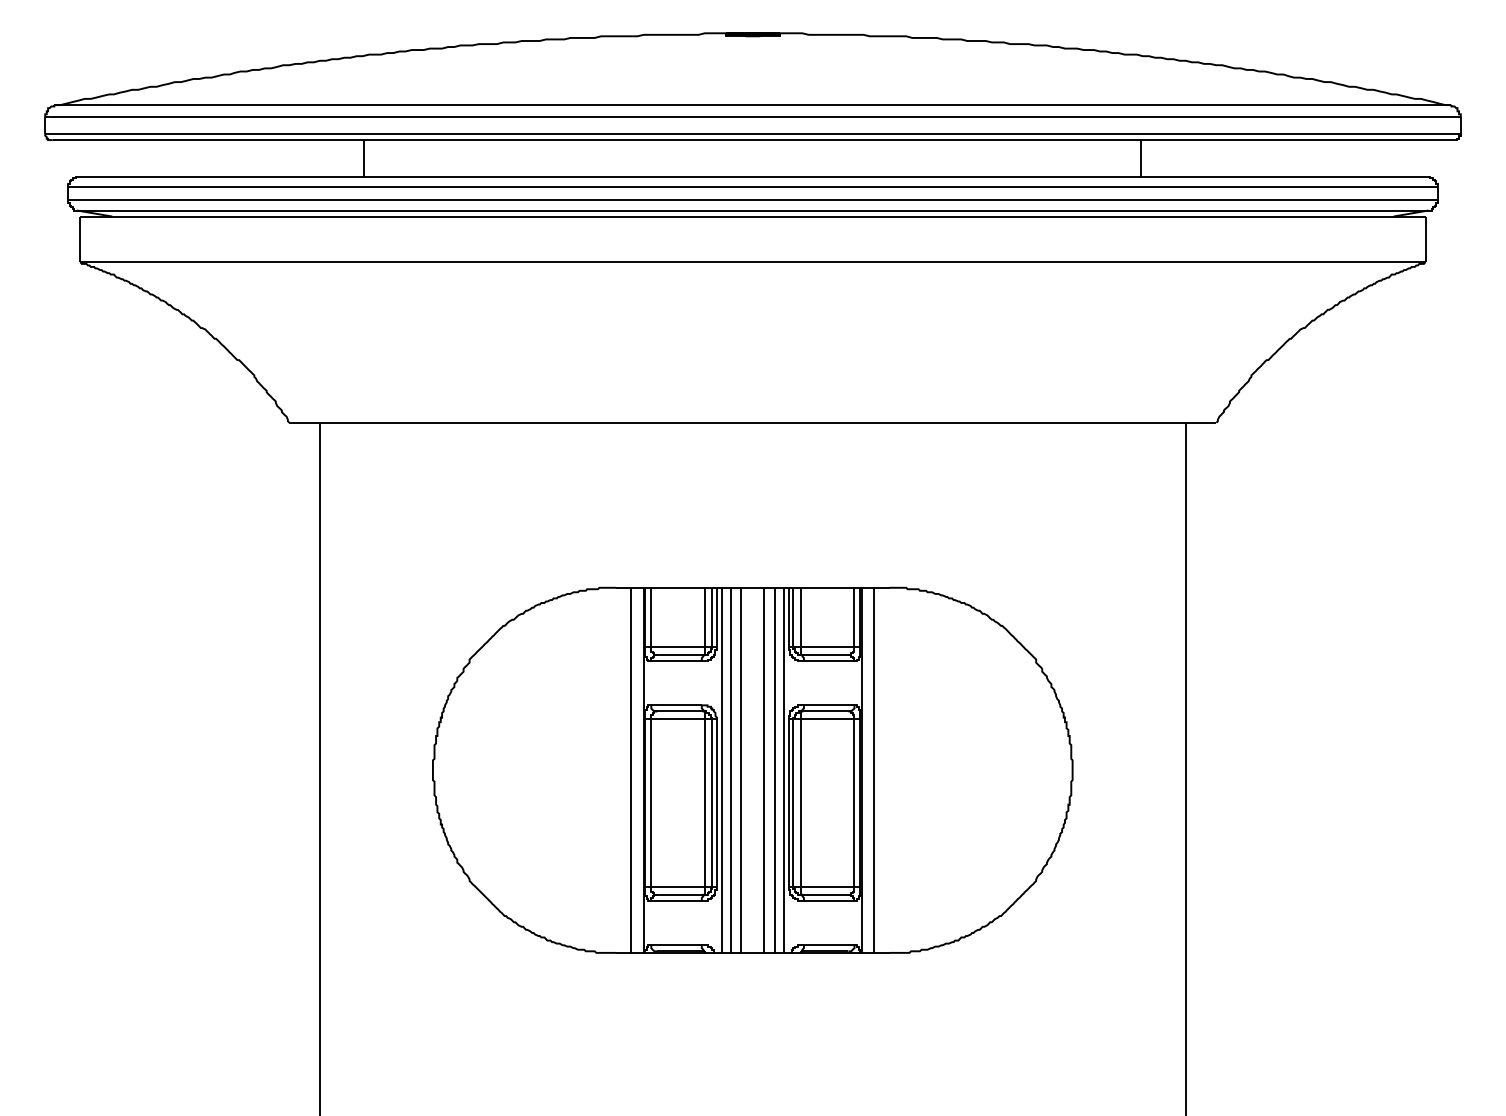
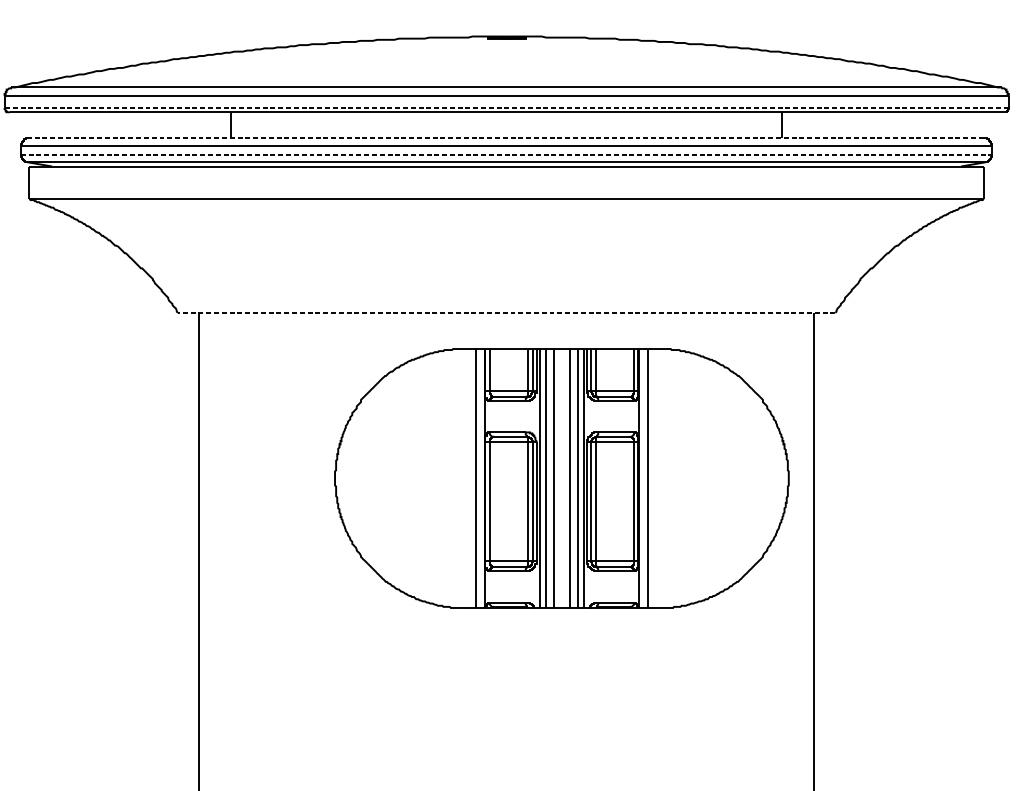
line: (752, 134) -> (506, 108), solid -> dashed
line: (752, 176) -> (506, 138), solid -> dashed
line: (752, 199) -> (506, 154), solid -> dashed
line: (752, 422) -> (506, 312), solid -> dashed
part: (752, 769) -> (561, 477), moved

